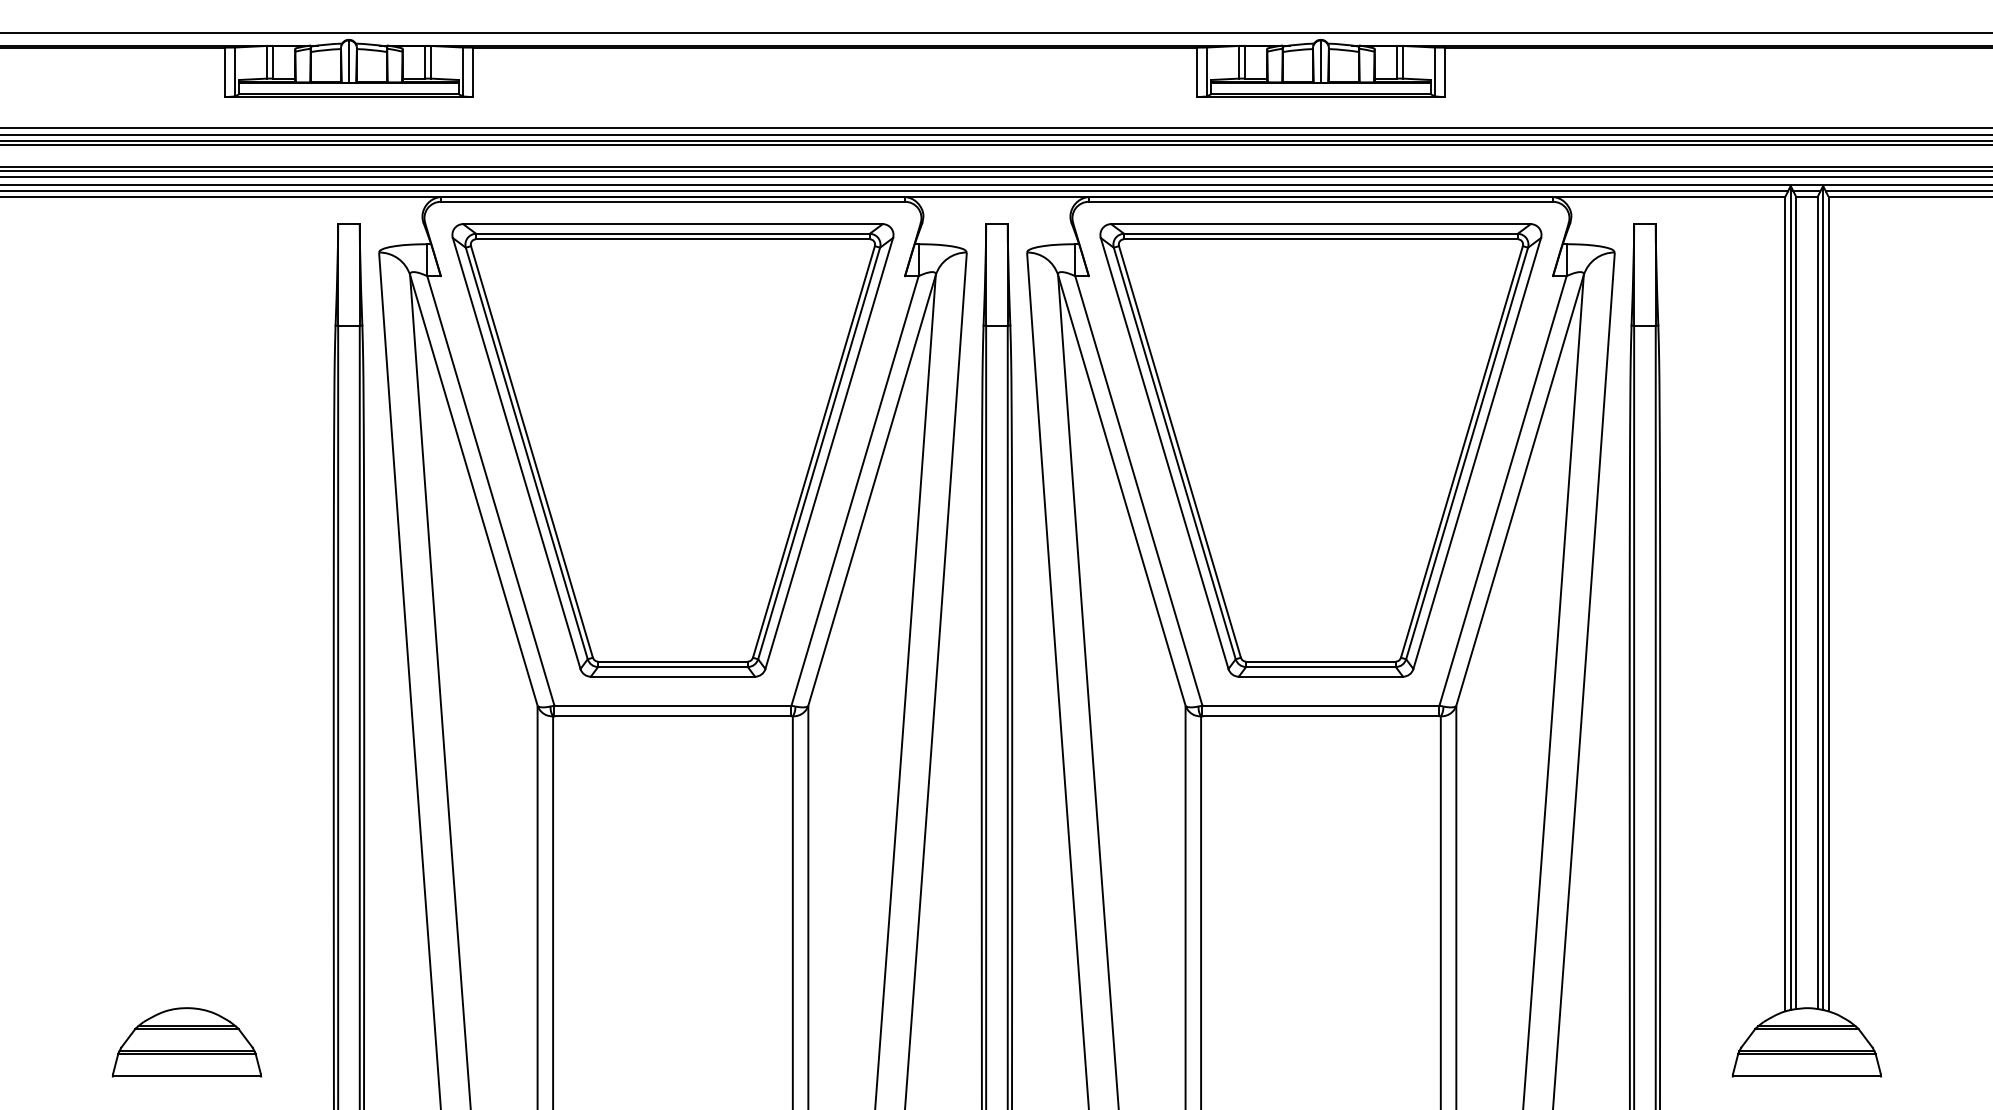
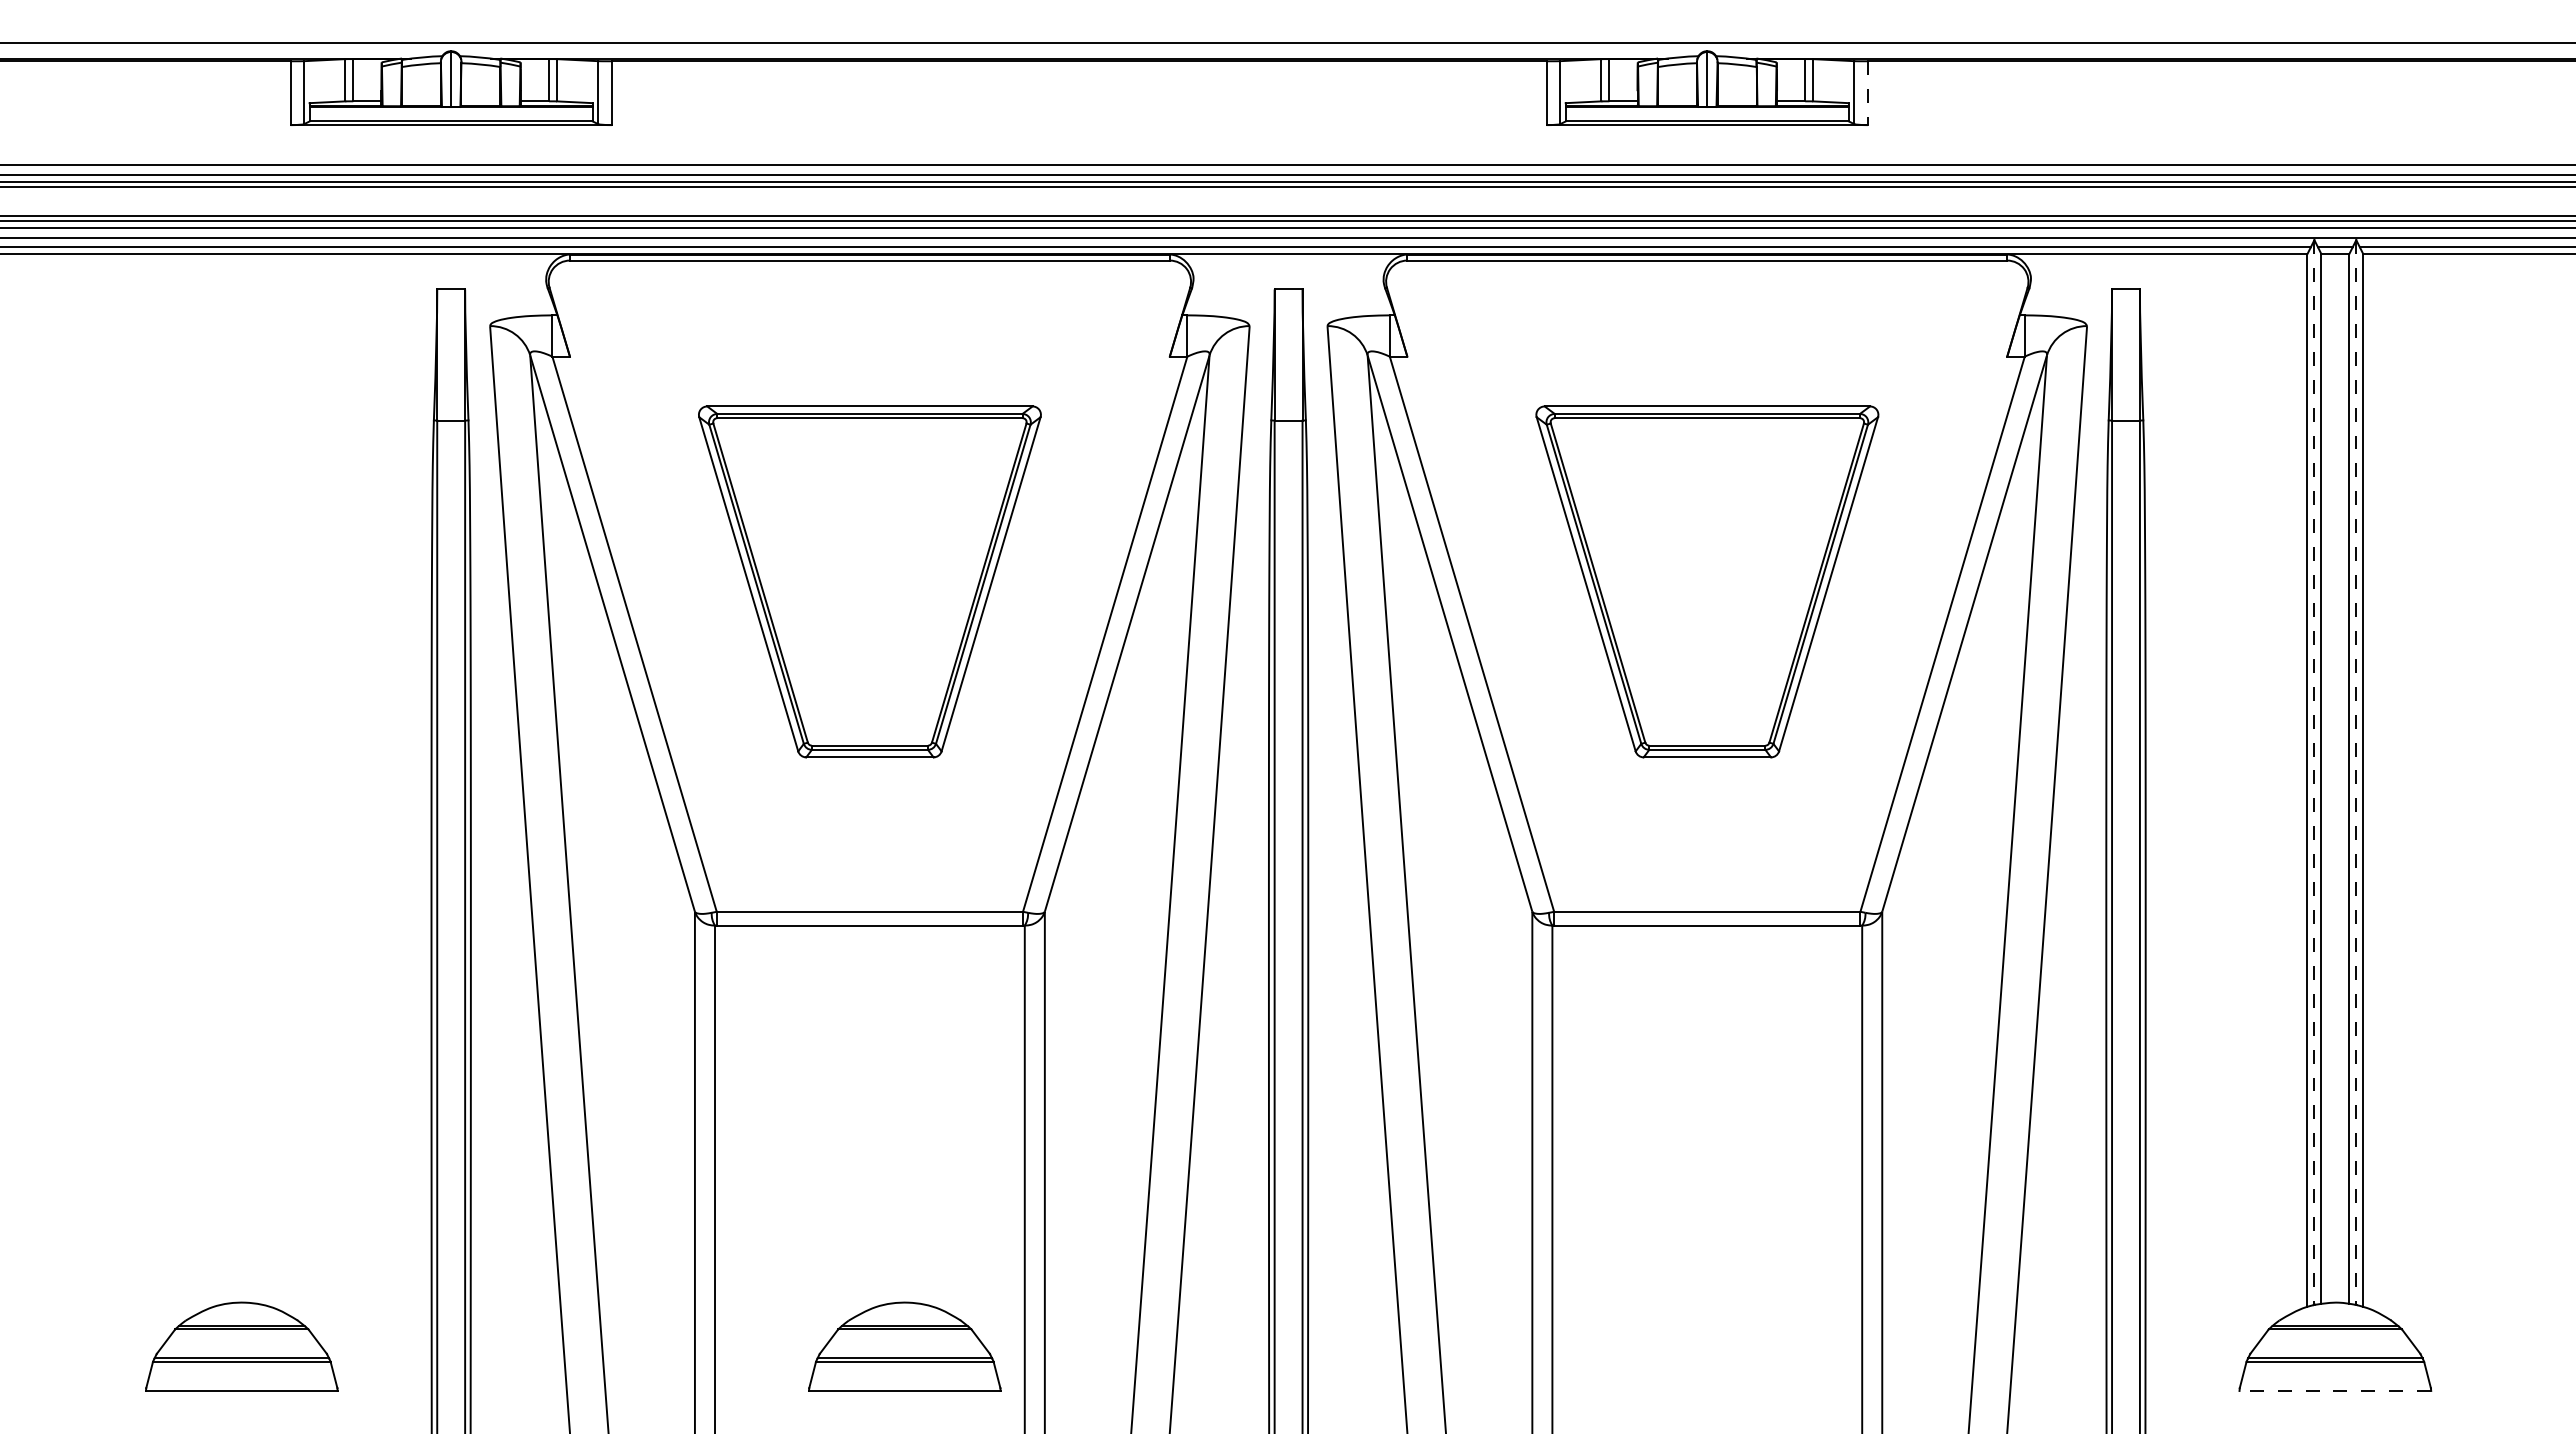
line: (1444, 72) -> (1867, 93), solid -> dashed
part: (672, 450) -> (869, 581), size x0.6
part: (1321, 450) -> (1707, 581), size x0.6
line: (1790, 598) -> (2314, 773), solid -> dashed
line: (1823, 598) -> (2356, 773), solid -> dashed
part: (699, 1042) -> (904, 1346), added
line: (1807, 1076) -> (2335, 1390), solid -> dashed

